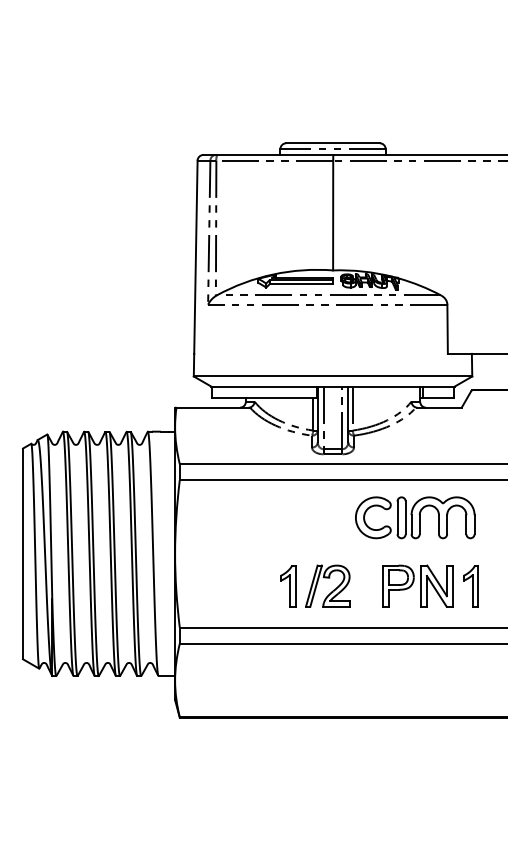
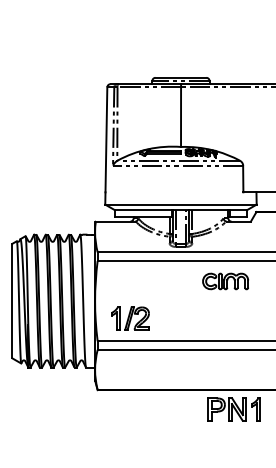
part: (414, 517) -> (225, 281), size x0.7
part: (315, 585) -> (130, 318), moved
part: (429, 585) -> (233, 409), moved

